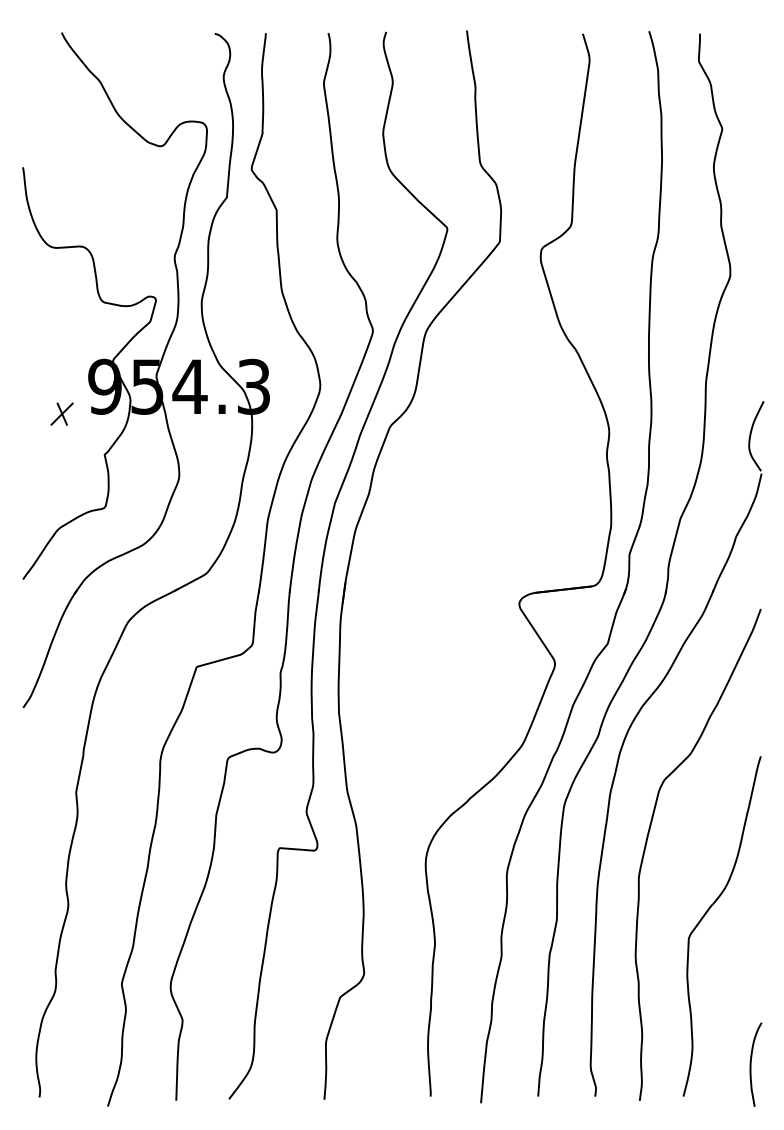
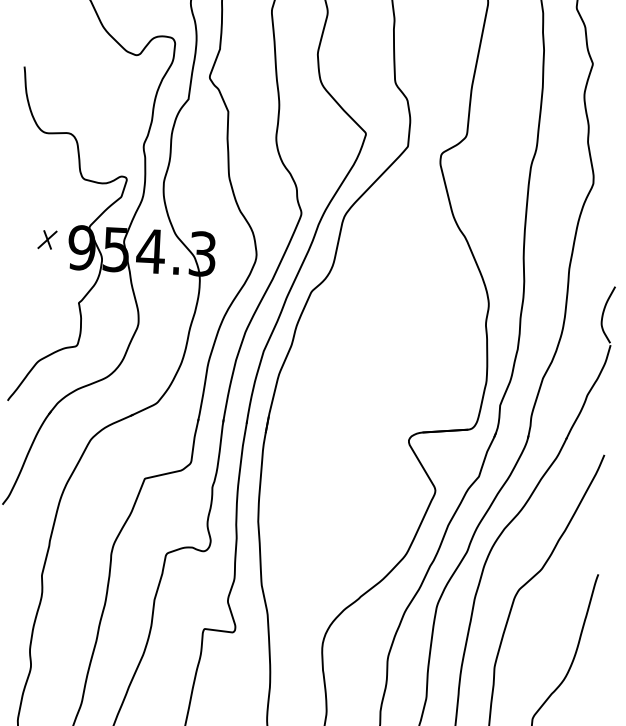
part: (61, 413) -> (47, 239), moved

